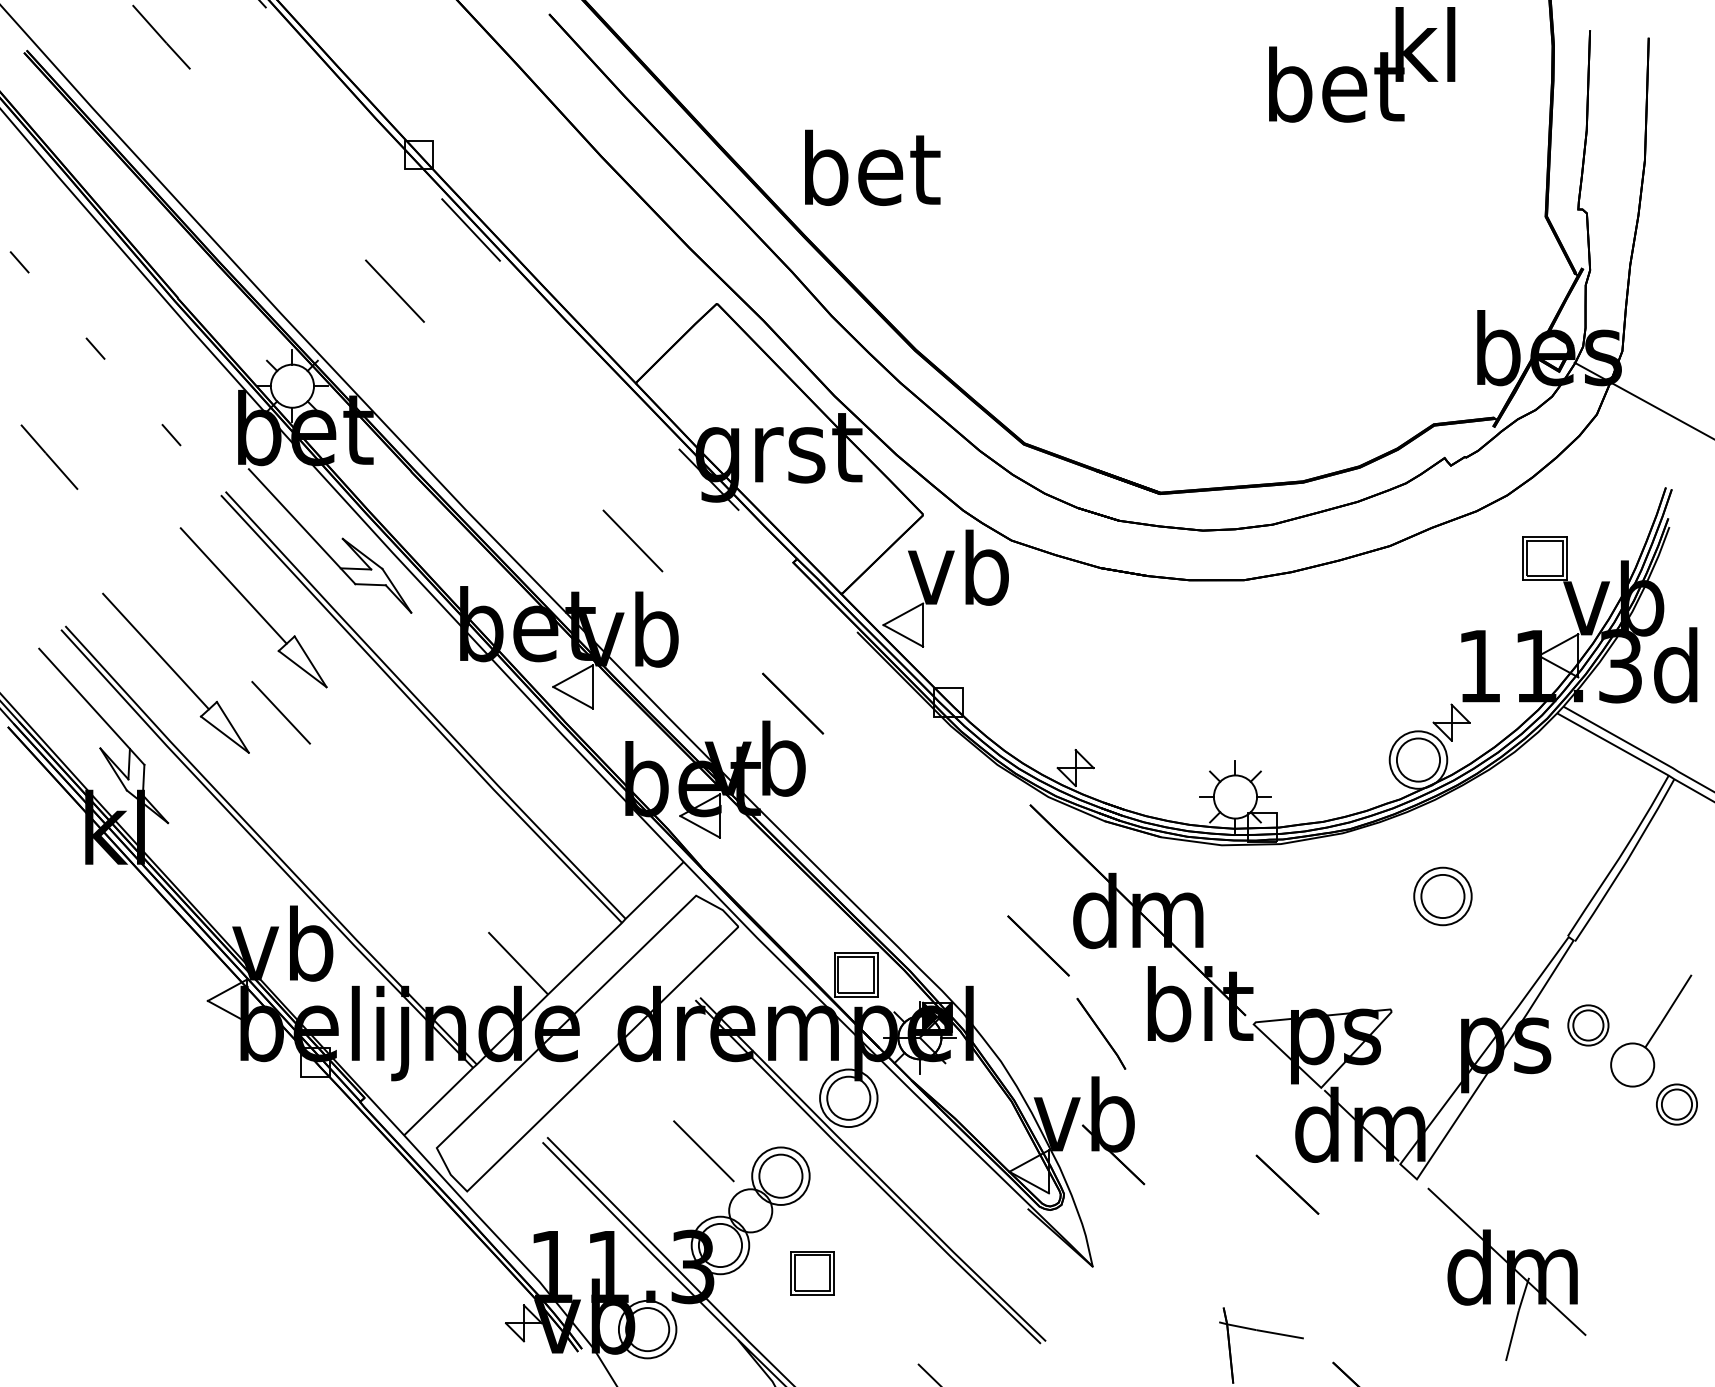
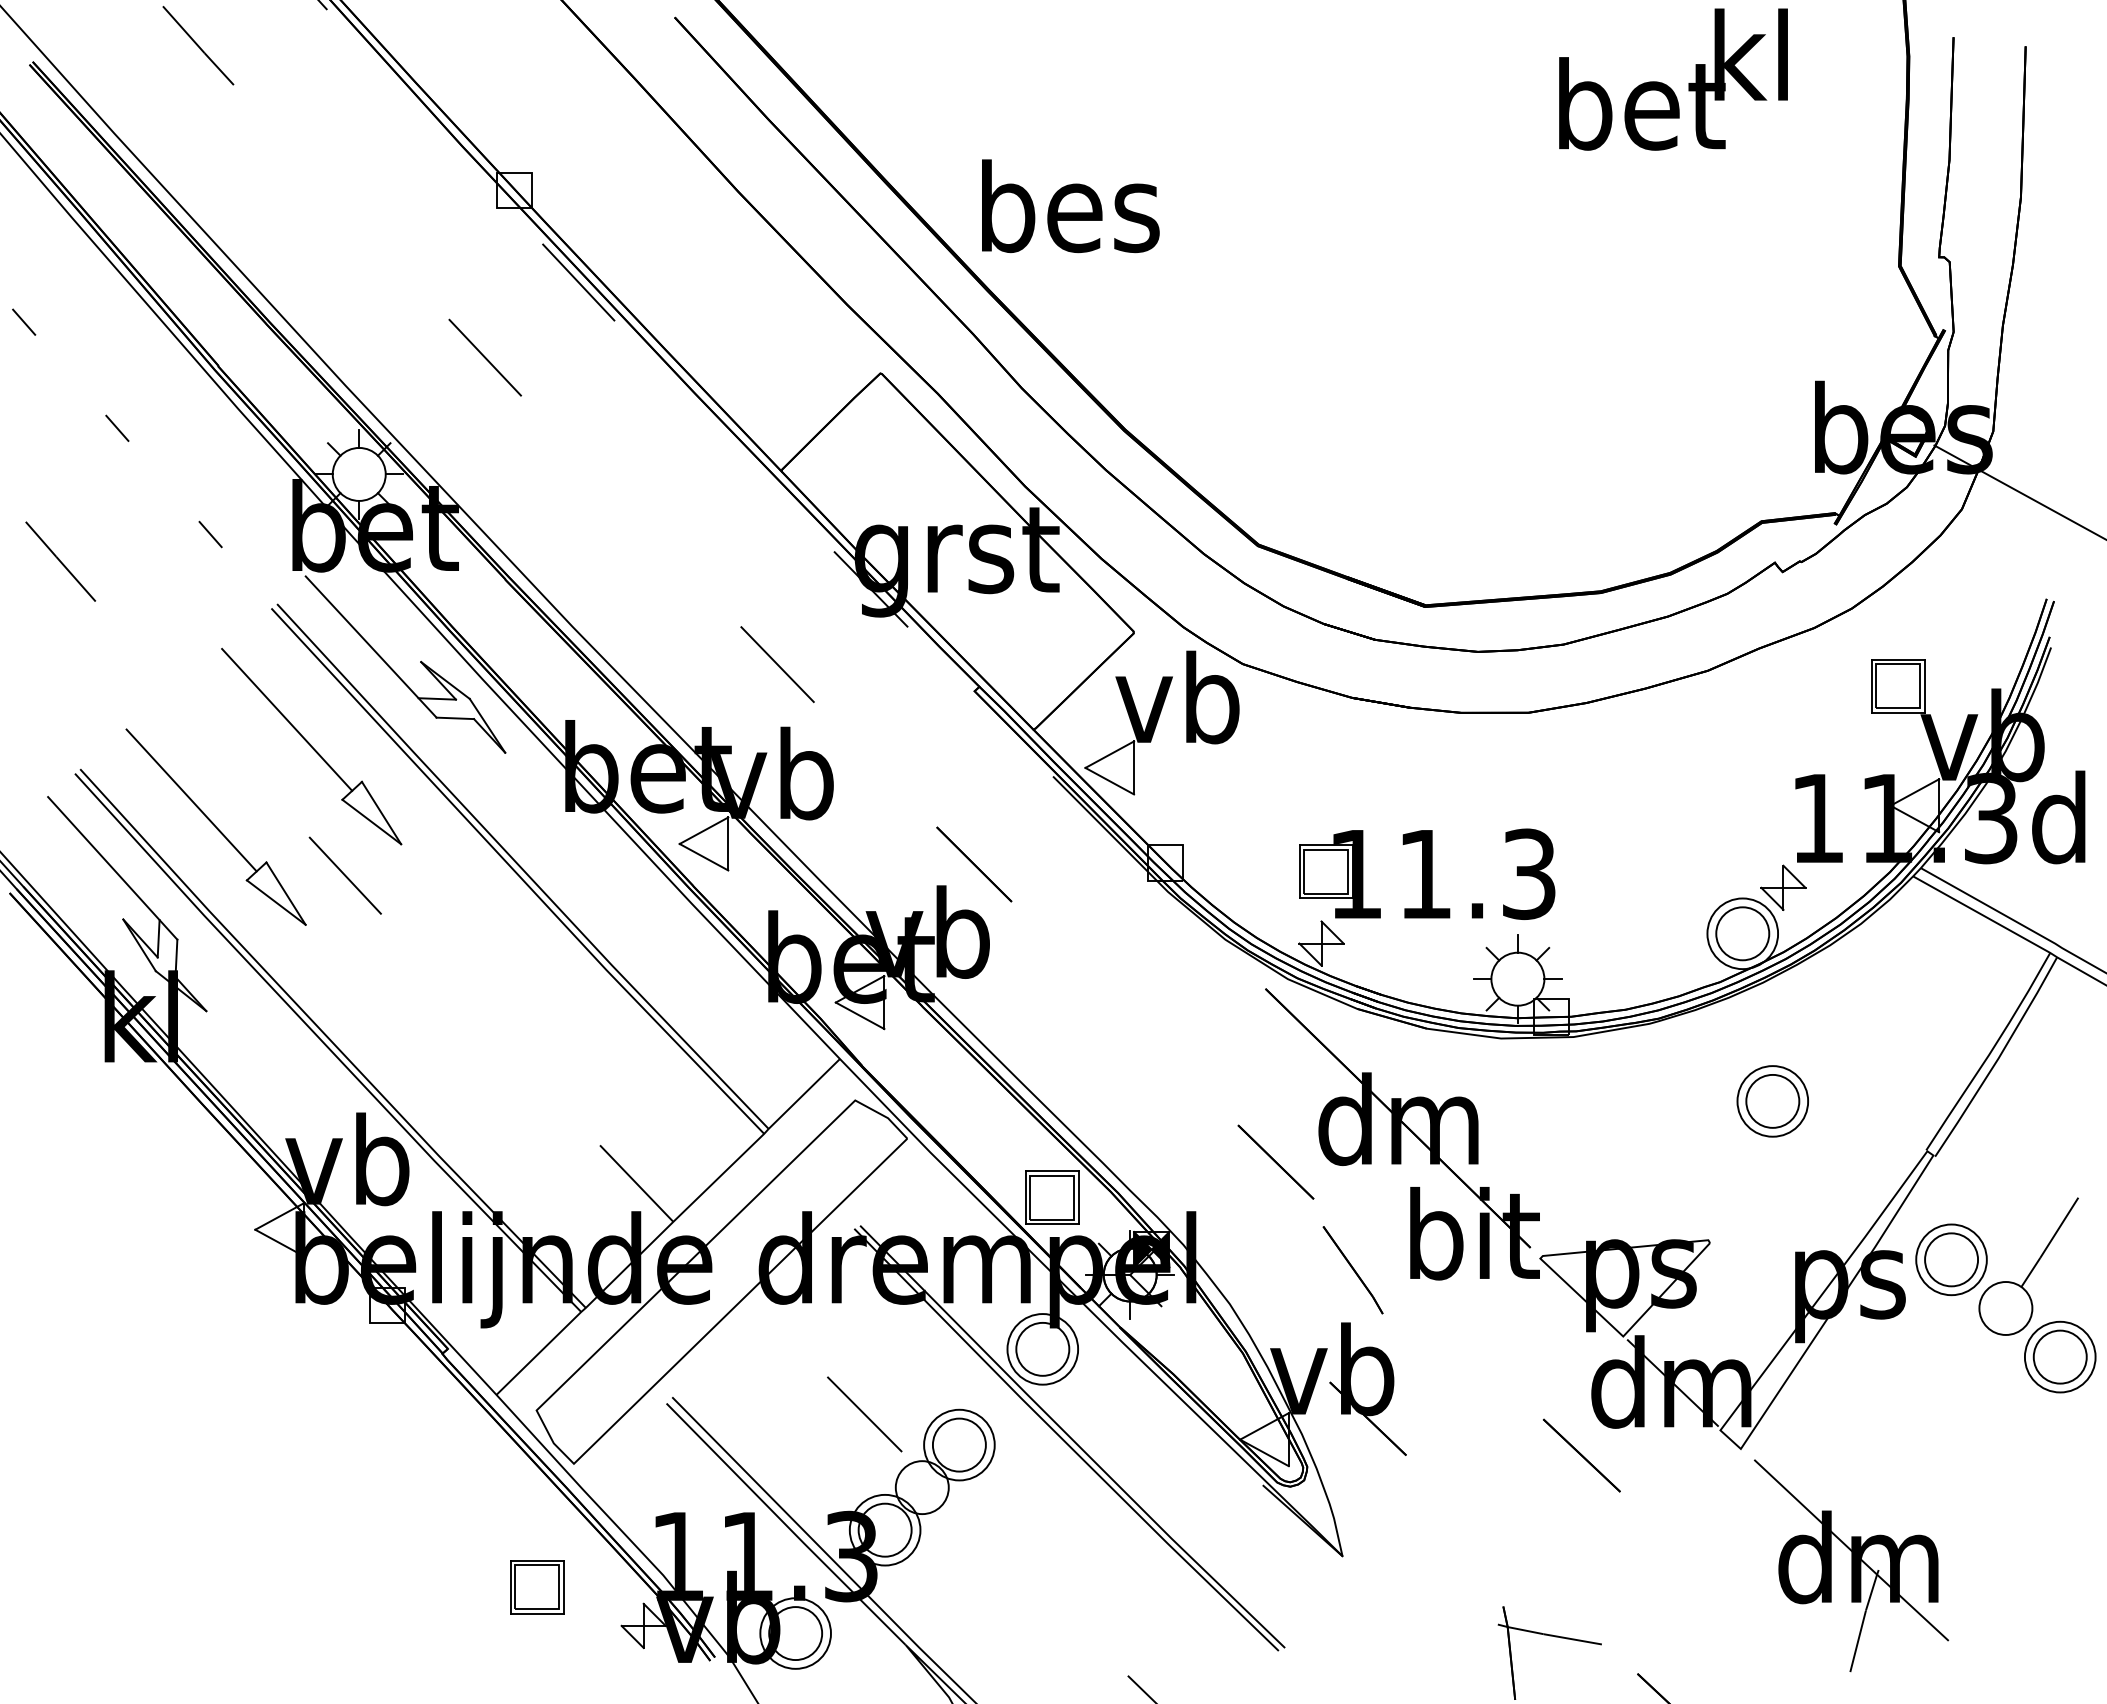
text: (871, 168) -> (1070, 206), bet -> bes
part: (1161, 710) -> (1427, 873), added
part: (1588, 1025) -> (1951, 1259), size x1.43
part: (1677, 1104) -> (2060, 1356), size x1.43
part: (812, 1273) -> (537, 1587), moved

